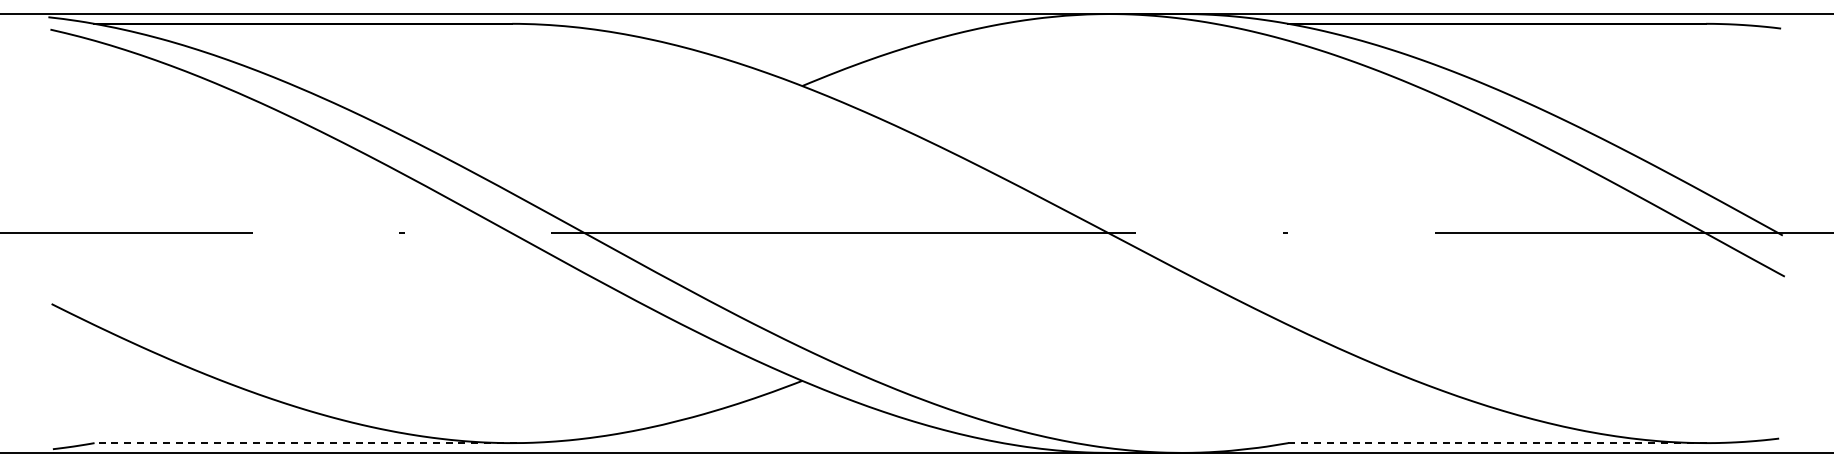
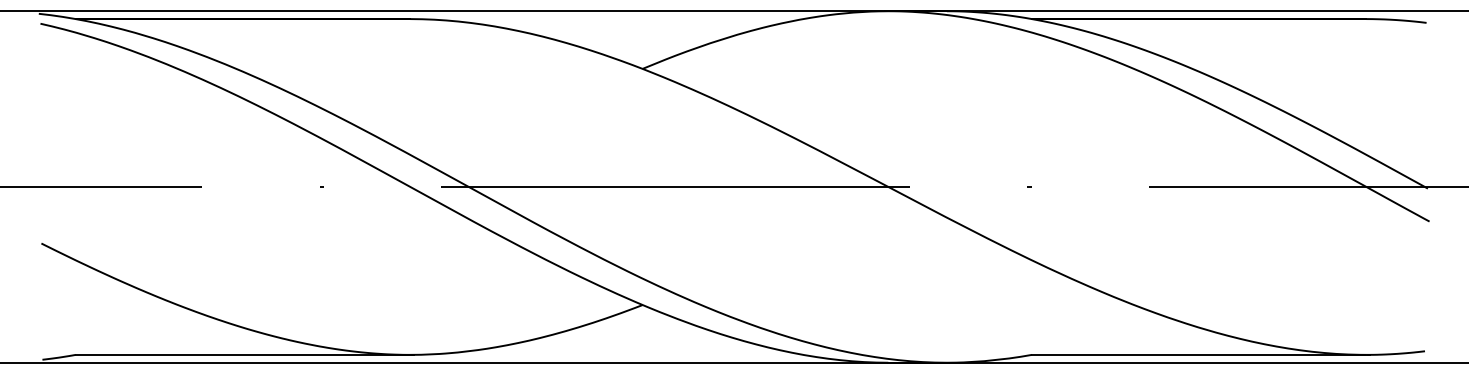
line: (305, 443) -> (244, 355), dashed -> solid
line: (1499, 443) -> (1201, 355), dashed -> solid

